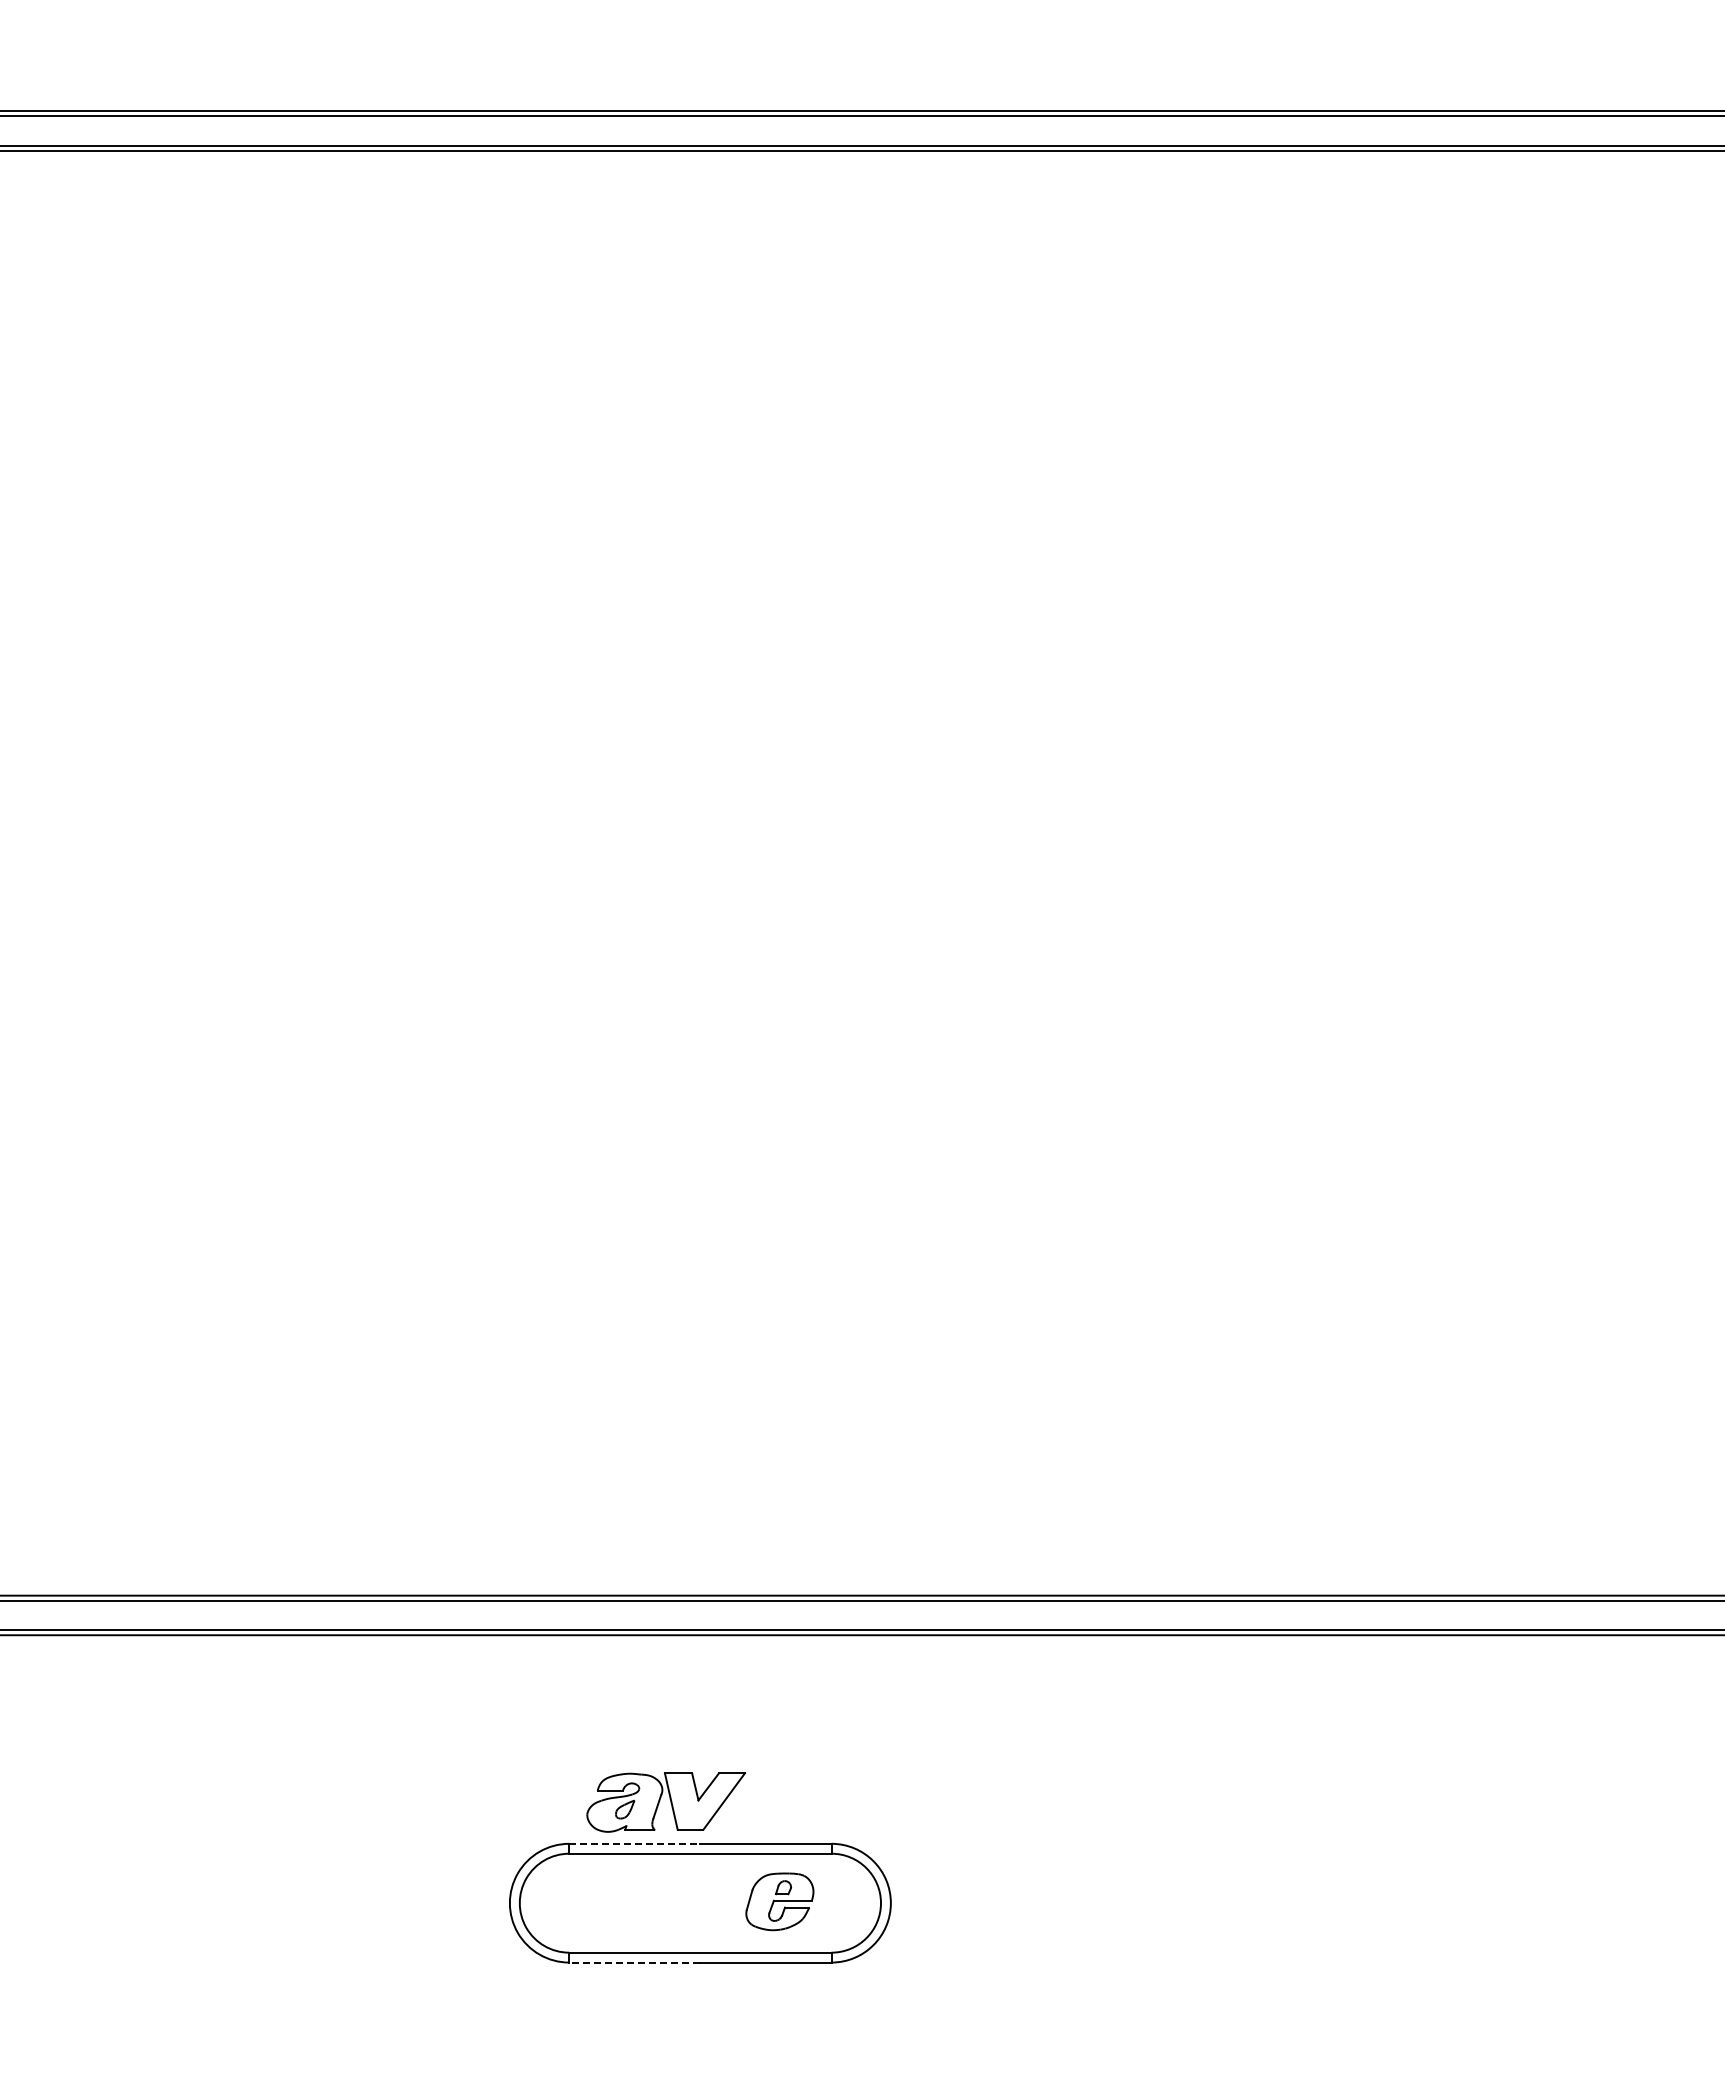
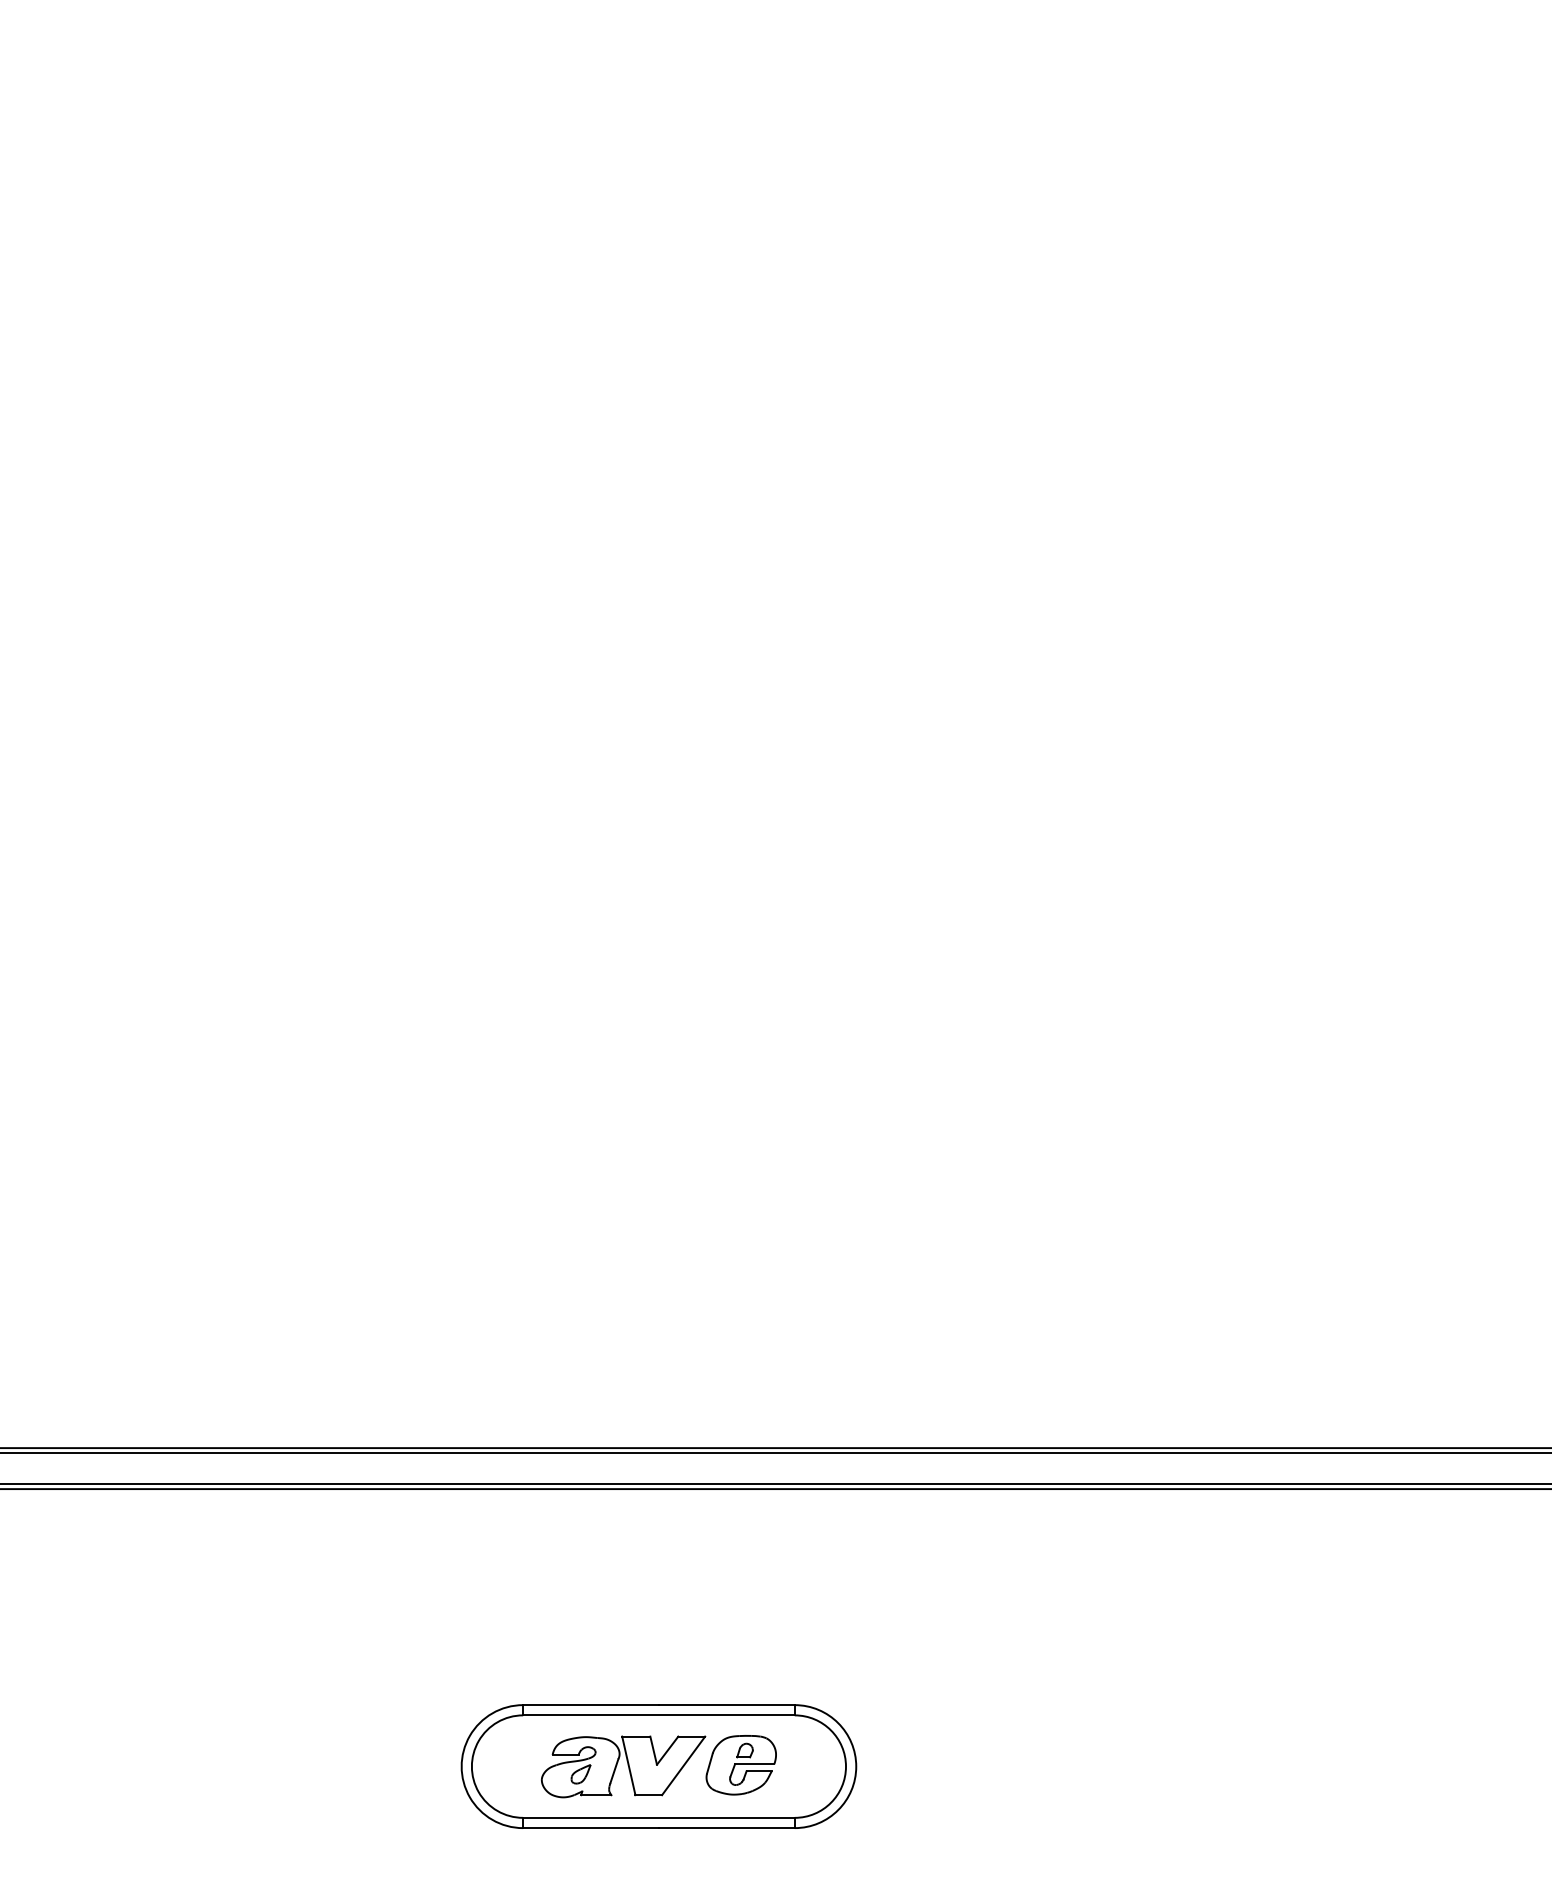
part: (665, 1802) -> (622, 1766), moved
line: (634, 1843) -> (590, 1704), dashed -> solid
line: (634, 1962) -> (590, 1828), dashed -> solid

